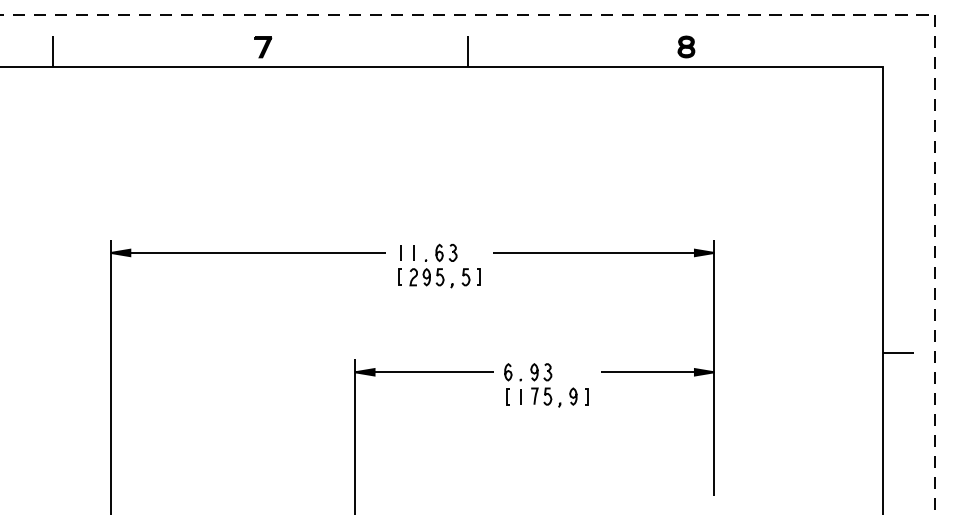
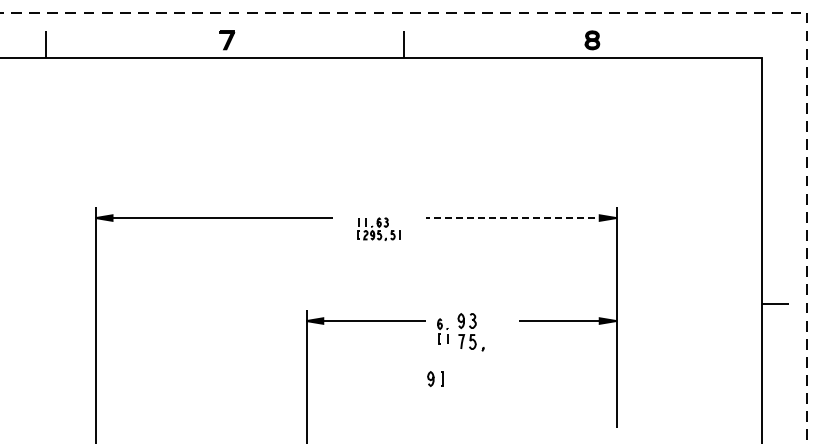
line: (603, 253) -> (520, 218), solid -> dashed
part: (438, 266) -> (378, 229), size x0.6
part: (512, 384) -> (442, 331), size x0.7
part: (578, 395) -> (435, 378), moved

